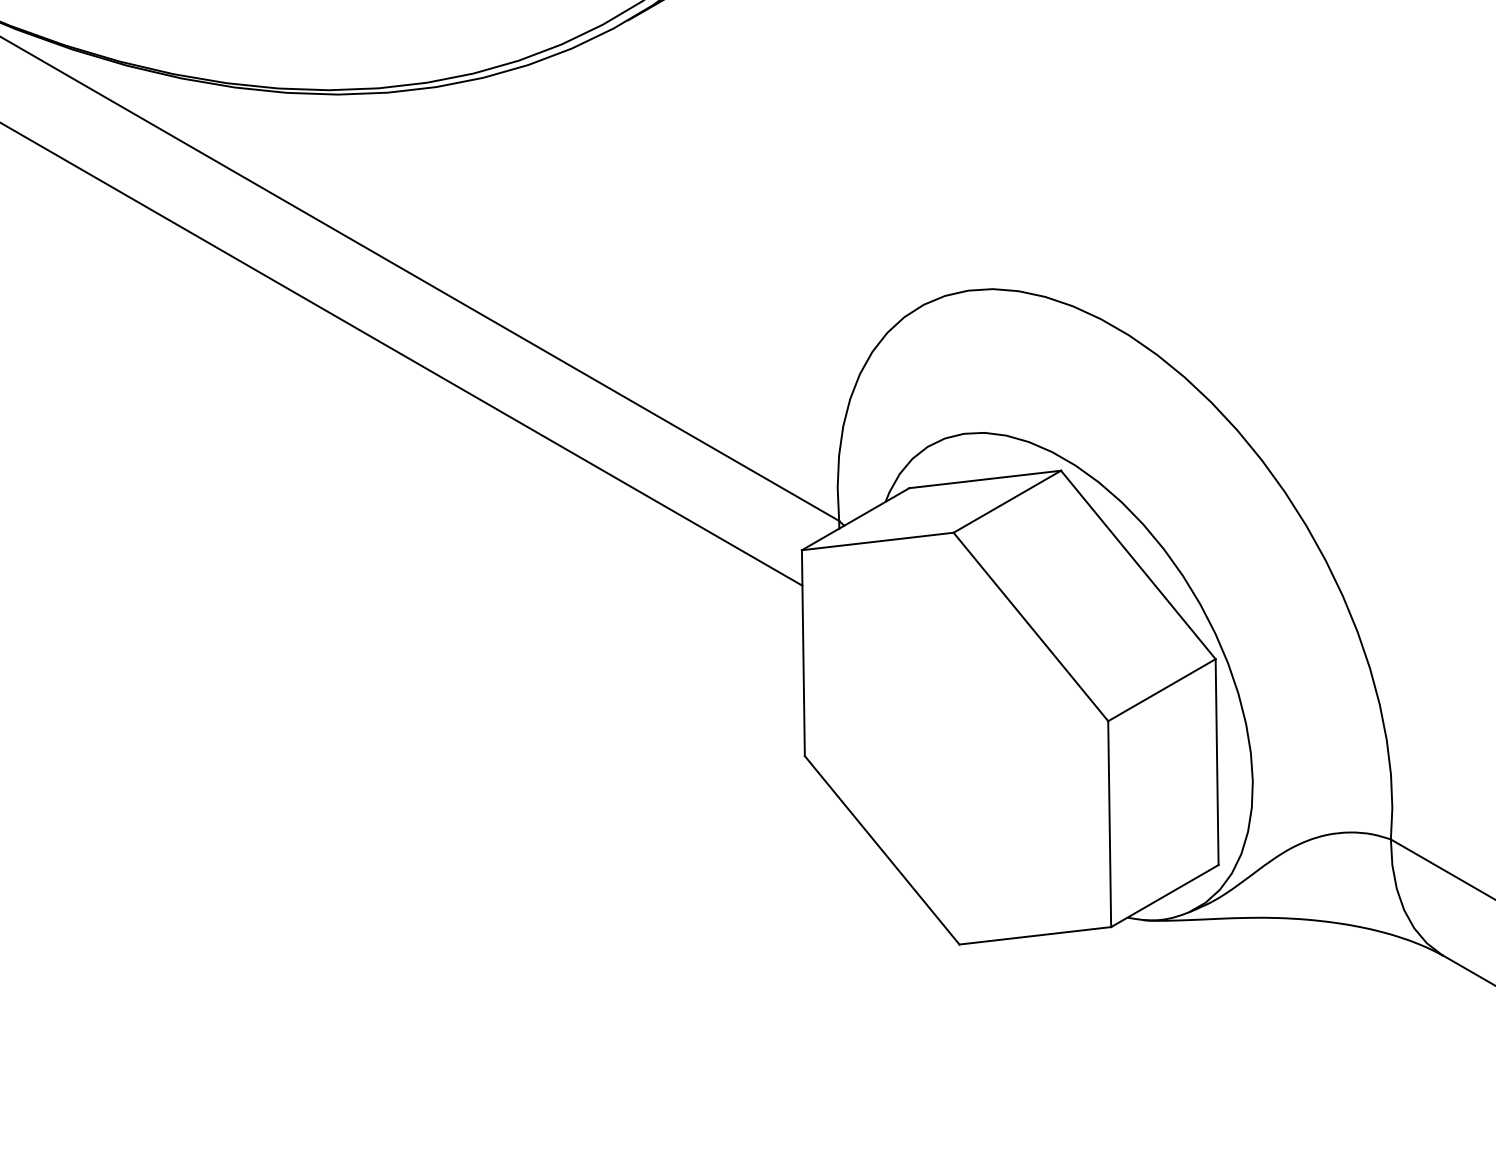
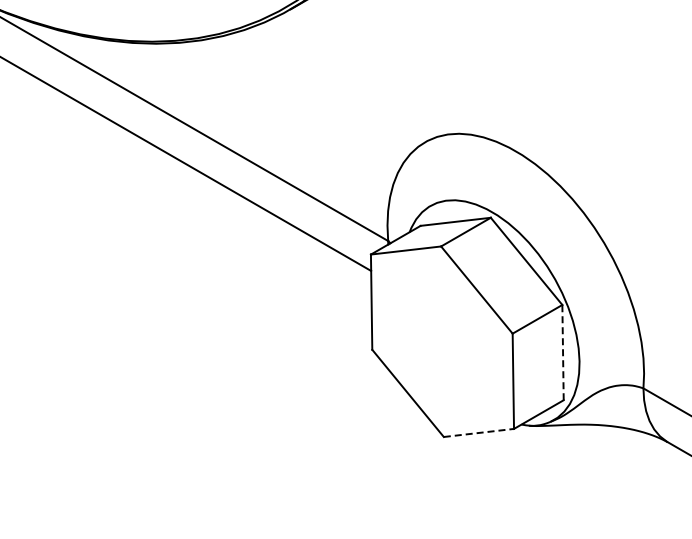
line: (1218, 761) -> (563, 352), solid -> dashed
line: (1036, 934) -> (479, 432), solid -> dashed

